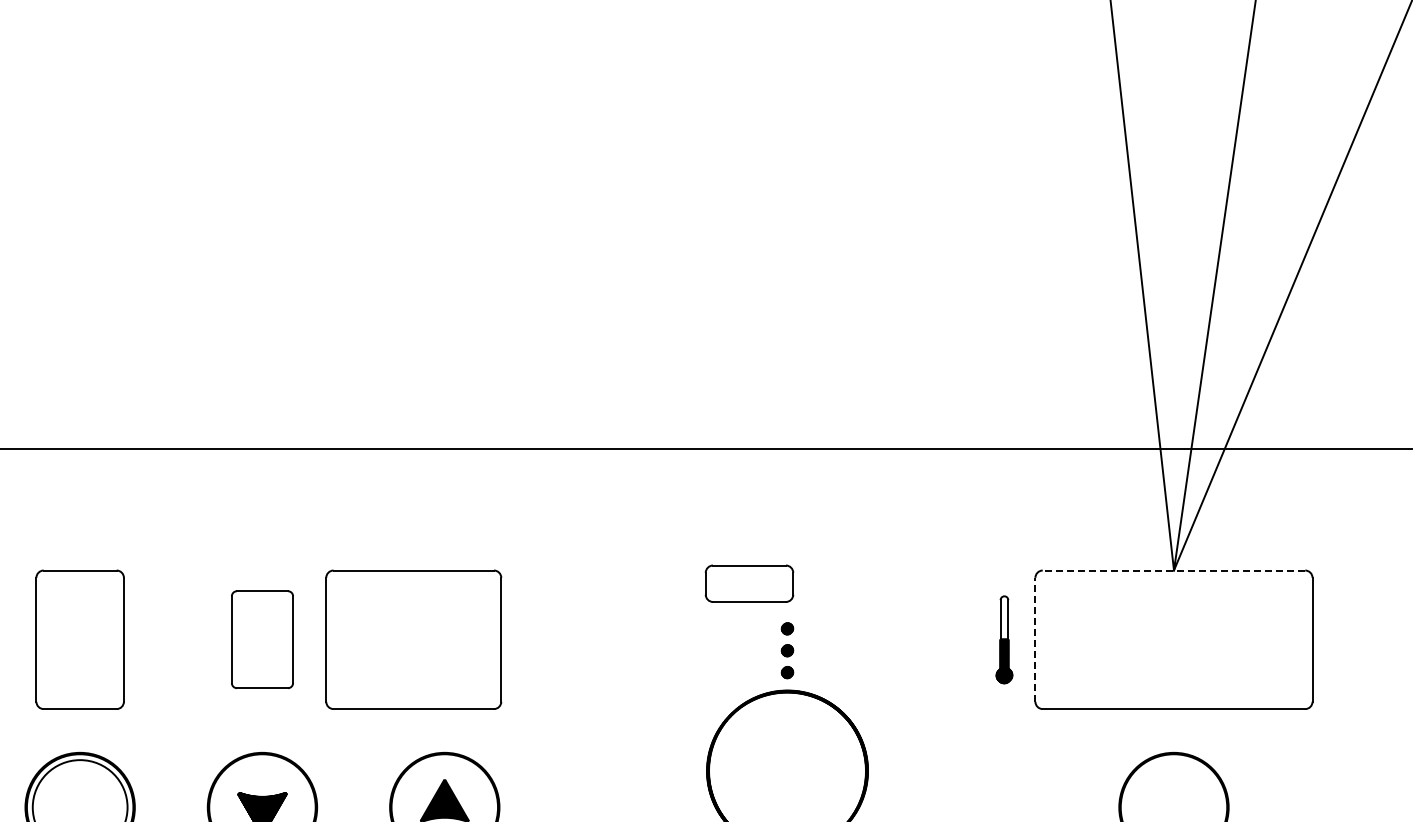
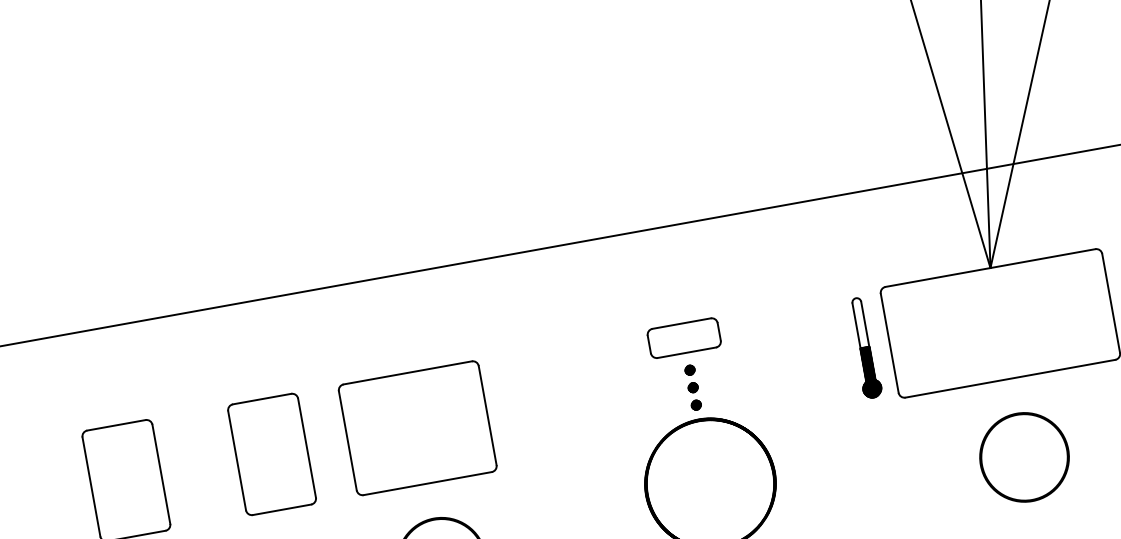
line: (1173, 570) -> (990, 268), dashed -> solid
part: (749, 583) -> (684, 337), moved
part: (262, 639) -> (272, 454), size x1.43
part: (413, 639) -> (417, 428), moved
part: (1004, 639) -> (864, 347), size x1.43
line: (1035, 639) -> (889, 343), dashed -> solid

